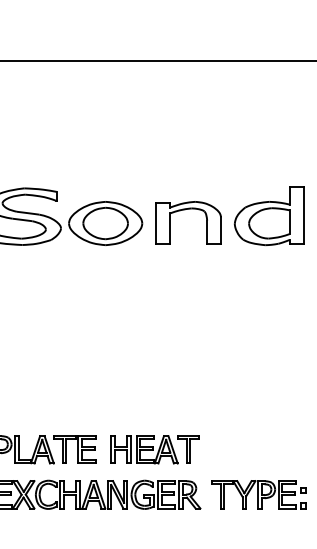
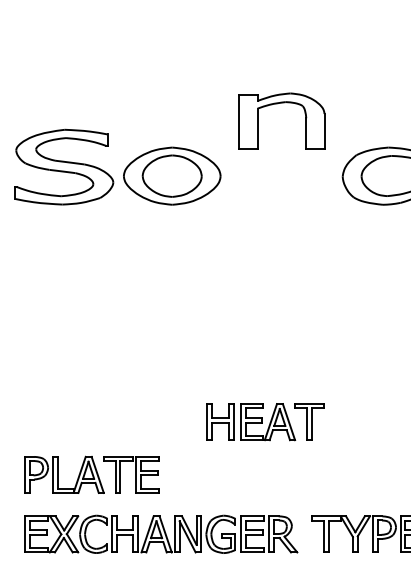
part: (185, 210) -> (277, 104), moved
part: (154, 449) -> (264, 421), moved

